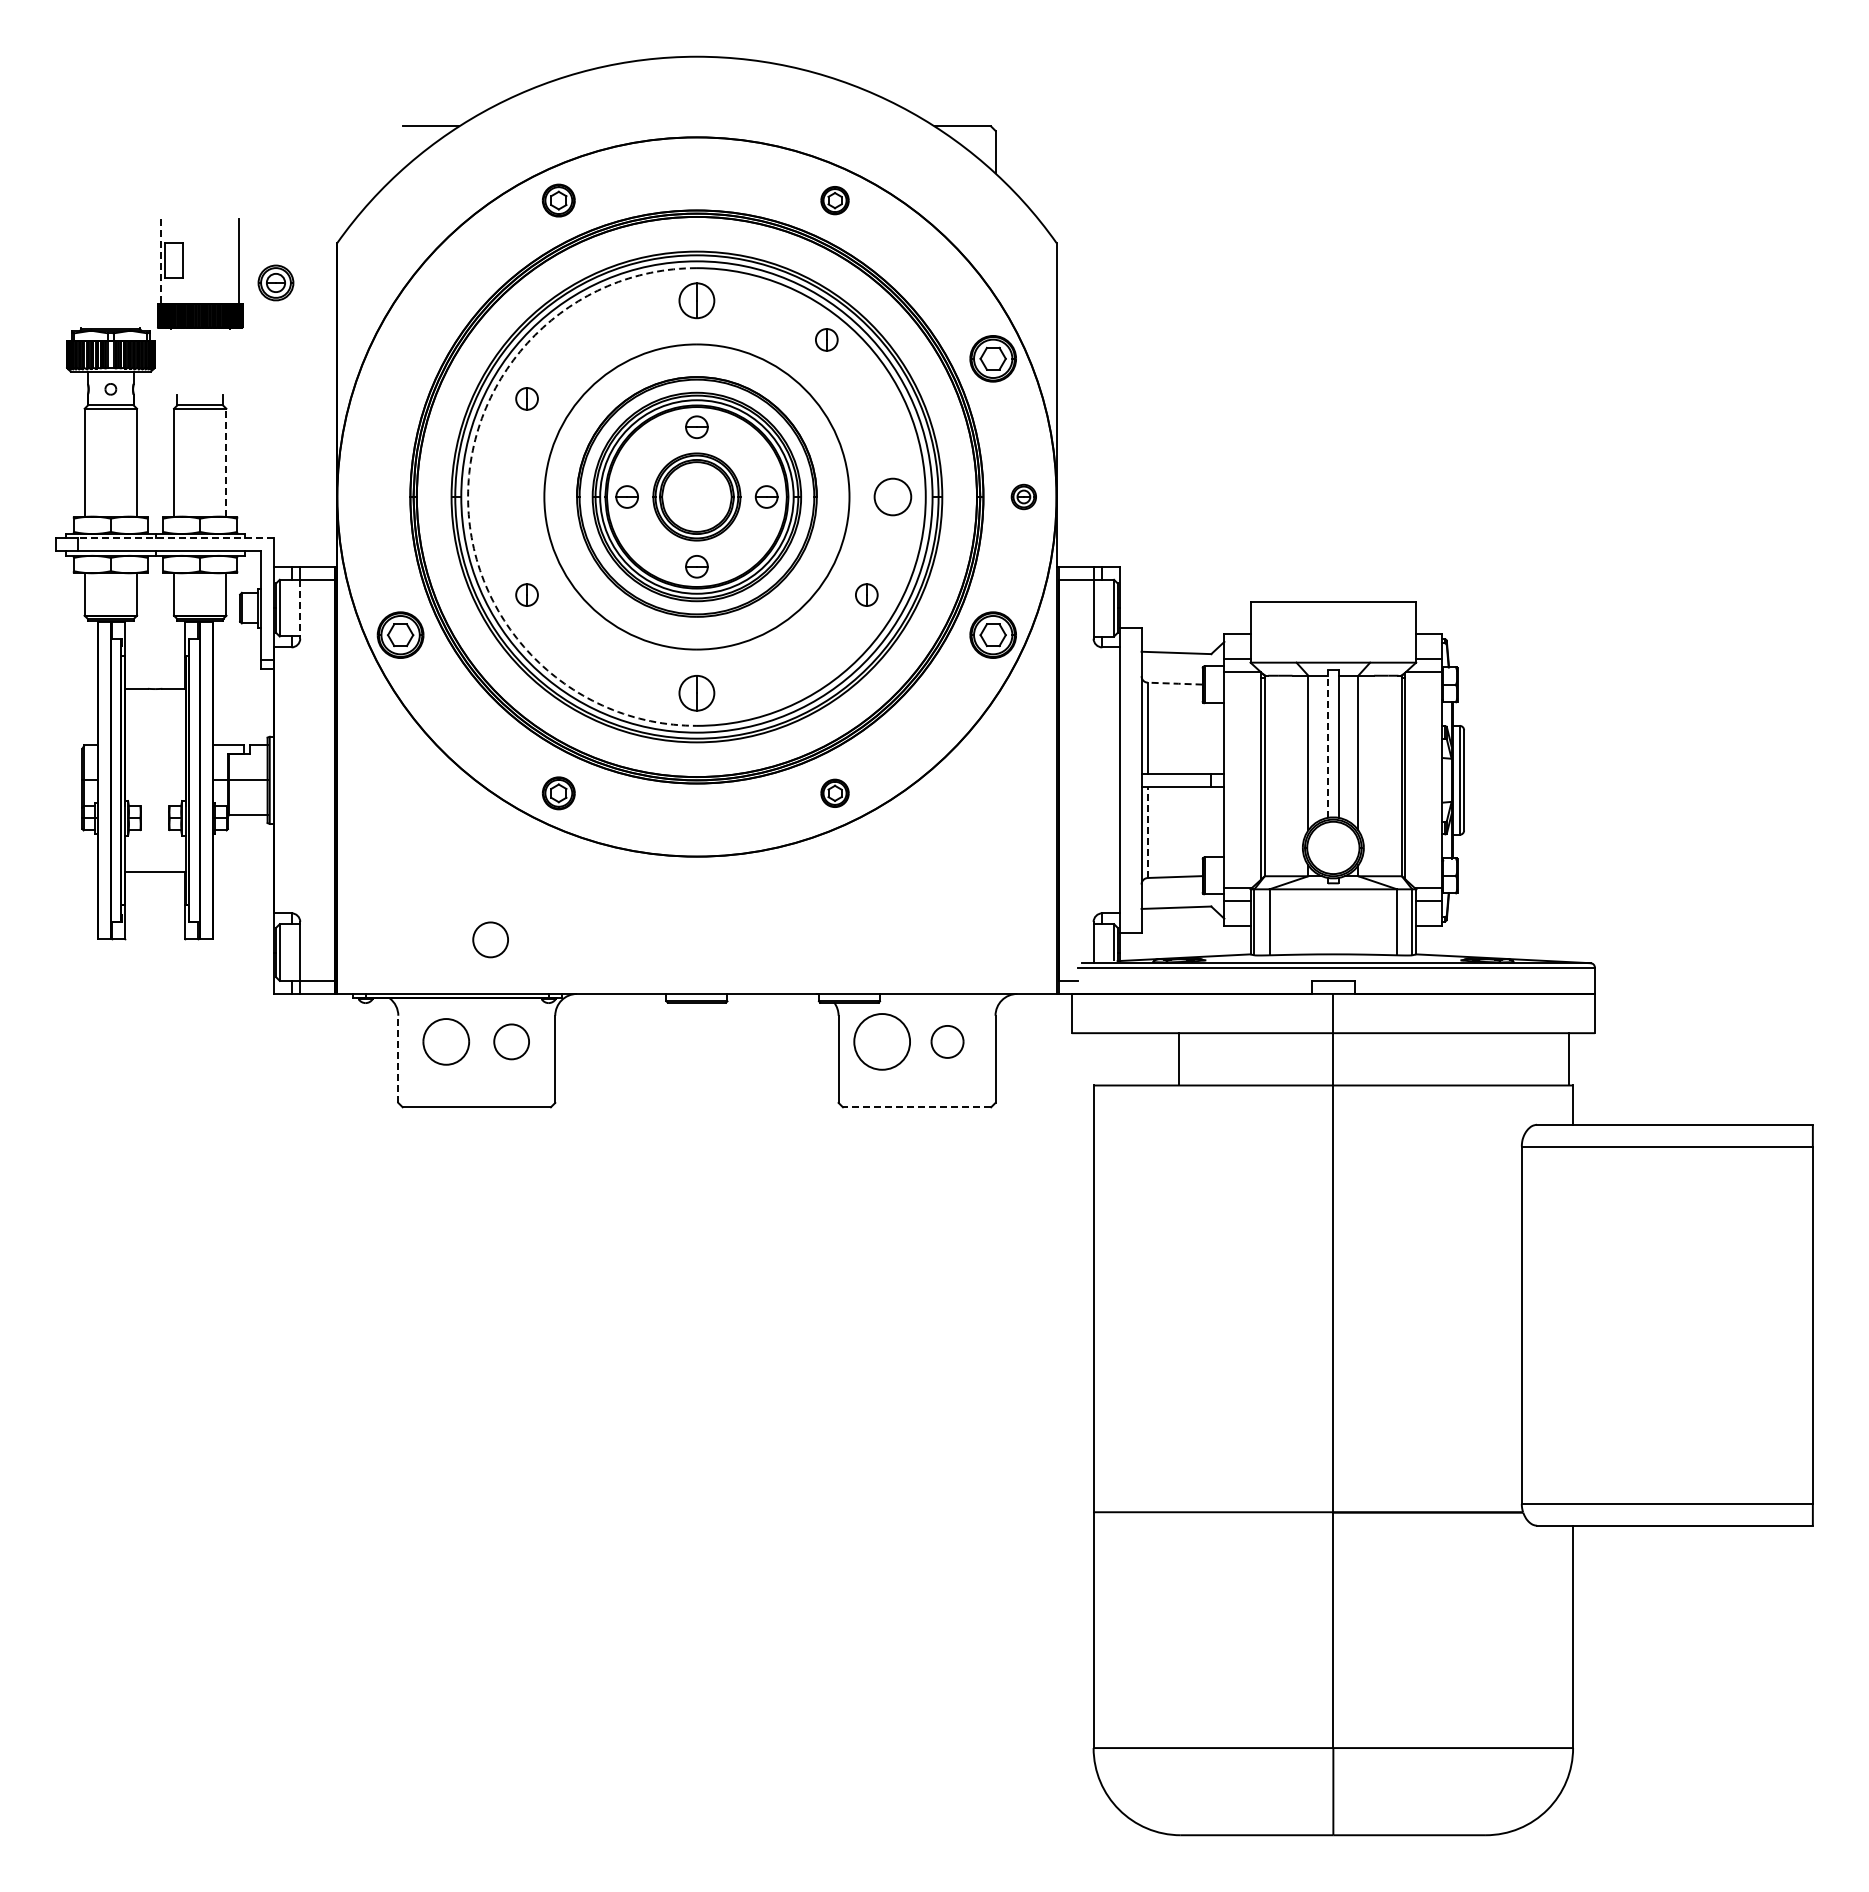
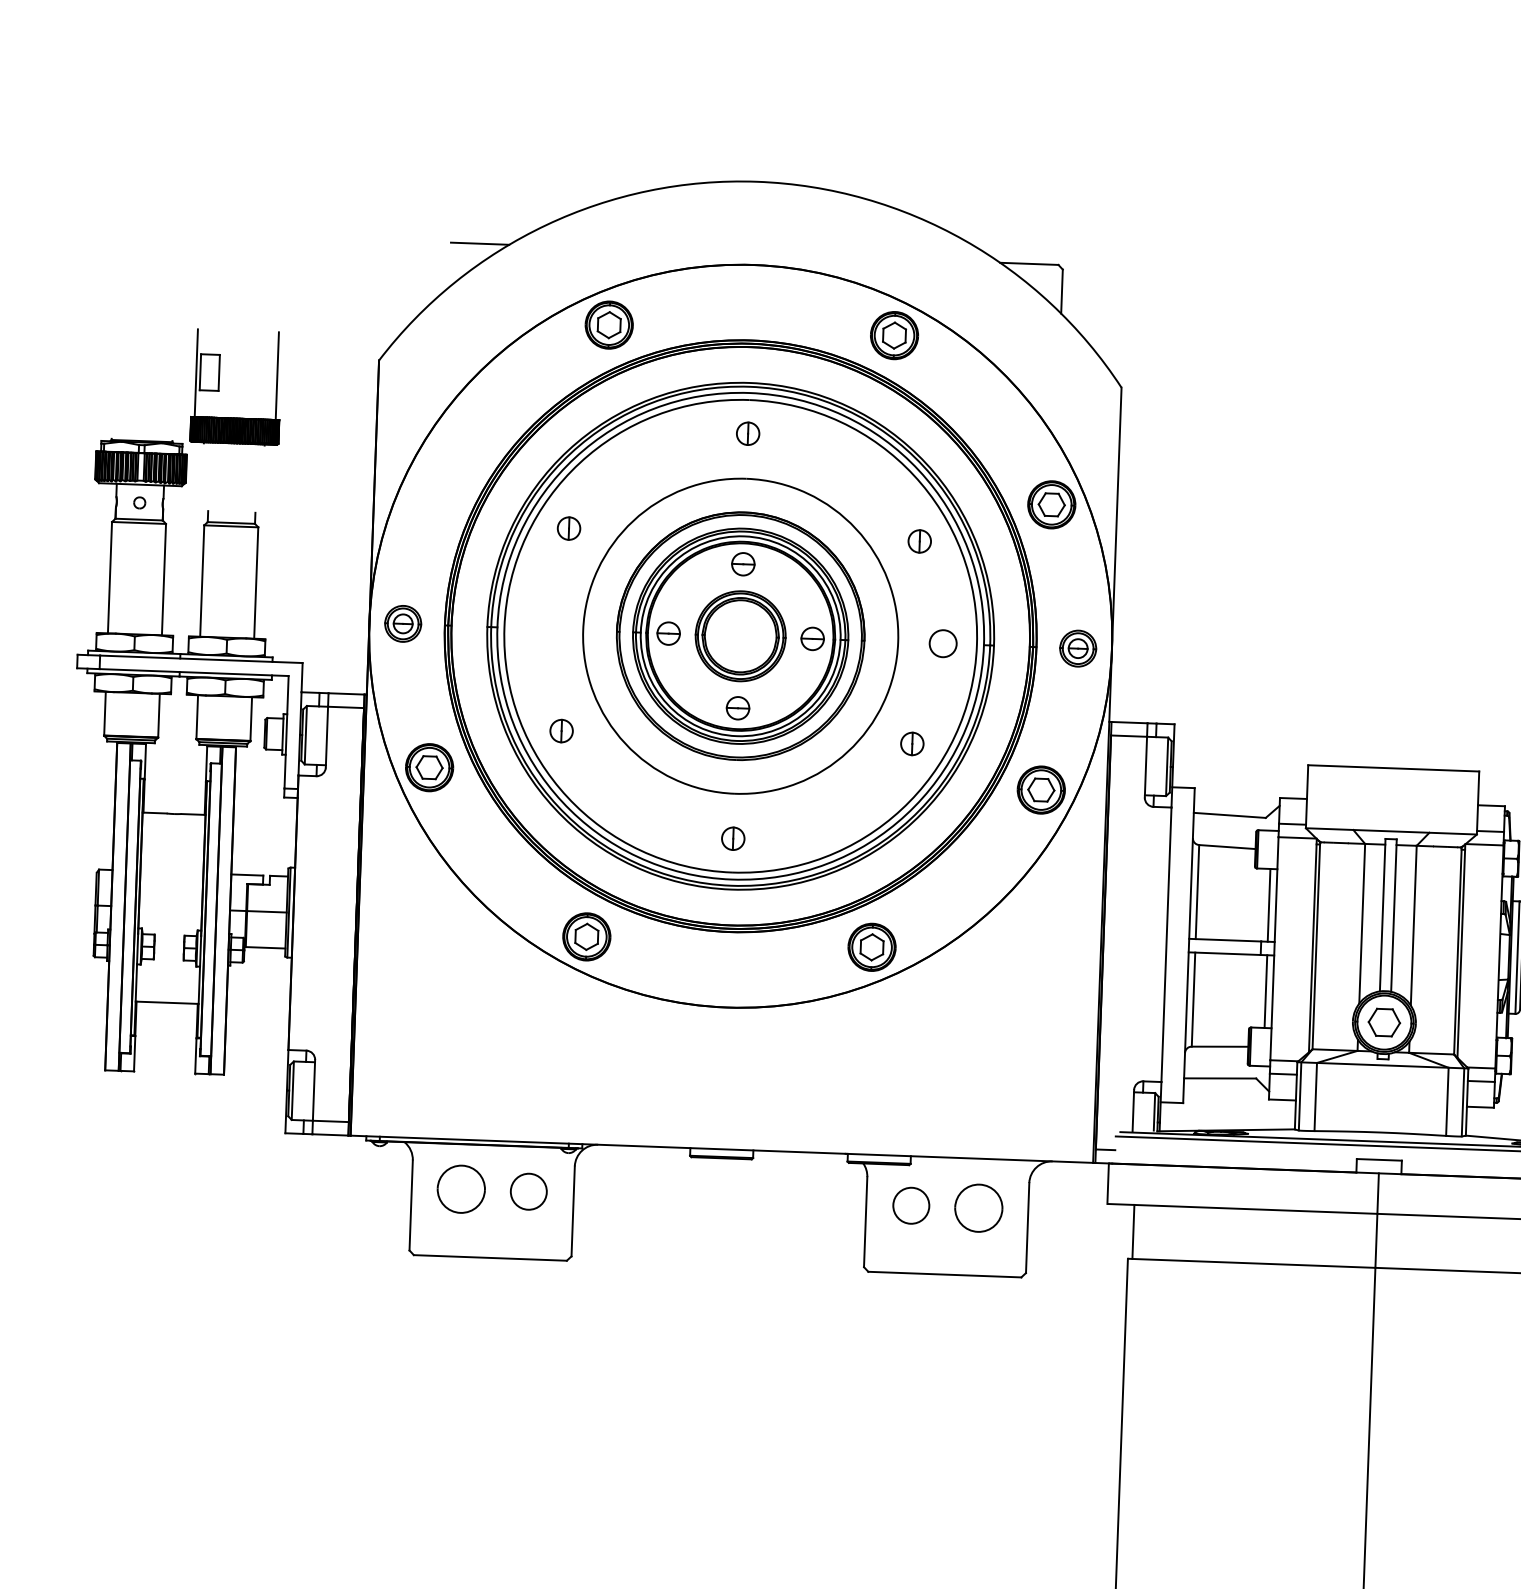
part: (558, 200) -> (609, 324), size x1.43
part: (834, 200) -> (893, 335), size x1.67
line: (160, 261) -> (195, 372), dashed -> solid
part: (275, 282) -> (402, 623), moved
part: (696, 300) -> (747, 433), size x0.62
part: (826, 339) -> (919, 541), moved
line: (226, 462) -> (256, 582), dashed -> solid
circle: (893, 496) -> (943, 643), size x0.71
part: (1023, 496) -> (1077, 648), size x1.43
arc: (468, 497) -> (504, 628), dashed -> solid
line: (175, 538) -> (200, 659), dashed -> solid
line: (300, 609) -> (327, 737), dashed -> solid
line: (1175, 683) -> (1227, 846), dashed -> solid
part: (696, 692) -> (732, 838), size x0.62
line: (1217, 738) -> (1268, 905), added
line: (1327, 744) -> (1382, 915), dashed -> solid
part: (558, 793) -> (586, 937), size x1.43
part: (834, 793) -> (871, 947), size x1.67
line: (1217, 821) -> (1265, 990), added
line: (1147, 832) -> (1193, 999), dashed -> solid
part: (1333, 847) -> (1384, 1022), added
circle: (490, 939) -> (510, 1085), removed
circle: (881, 1041) -> (910, 1205), size x0.62
part: (947, 1041) -> (978, 1207), size x1.43
line: (398, 1059) -> (411, 1205), dashed -> solid
line: (1178, 1059) -> (1132, 1232), moved
line: (916, 1107) -> (944, 1274), dashed -> solid

